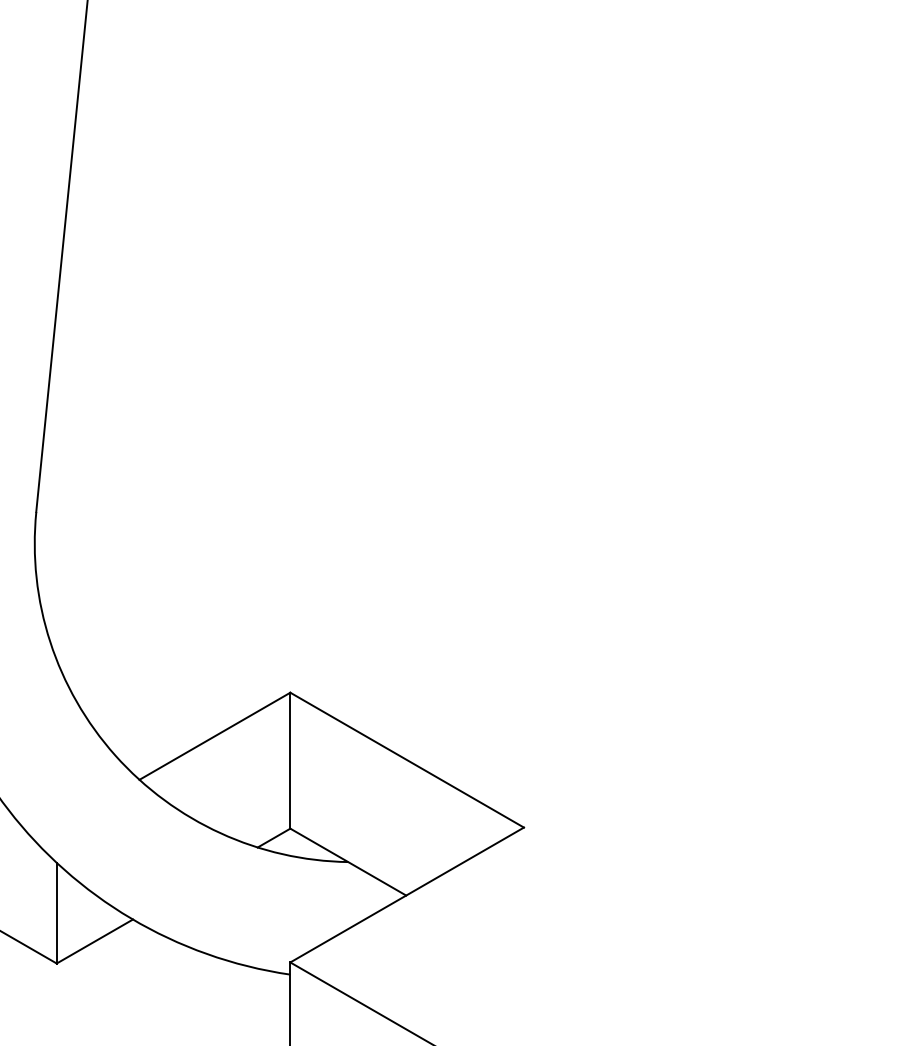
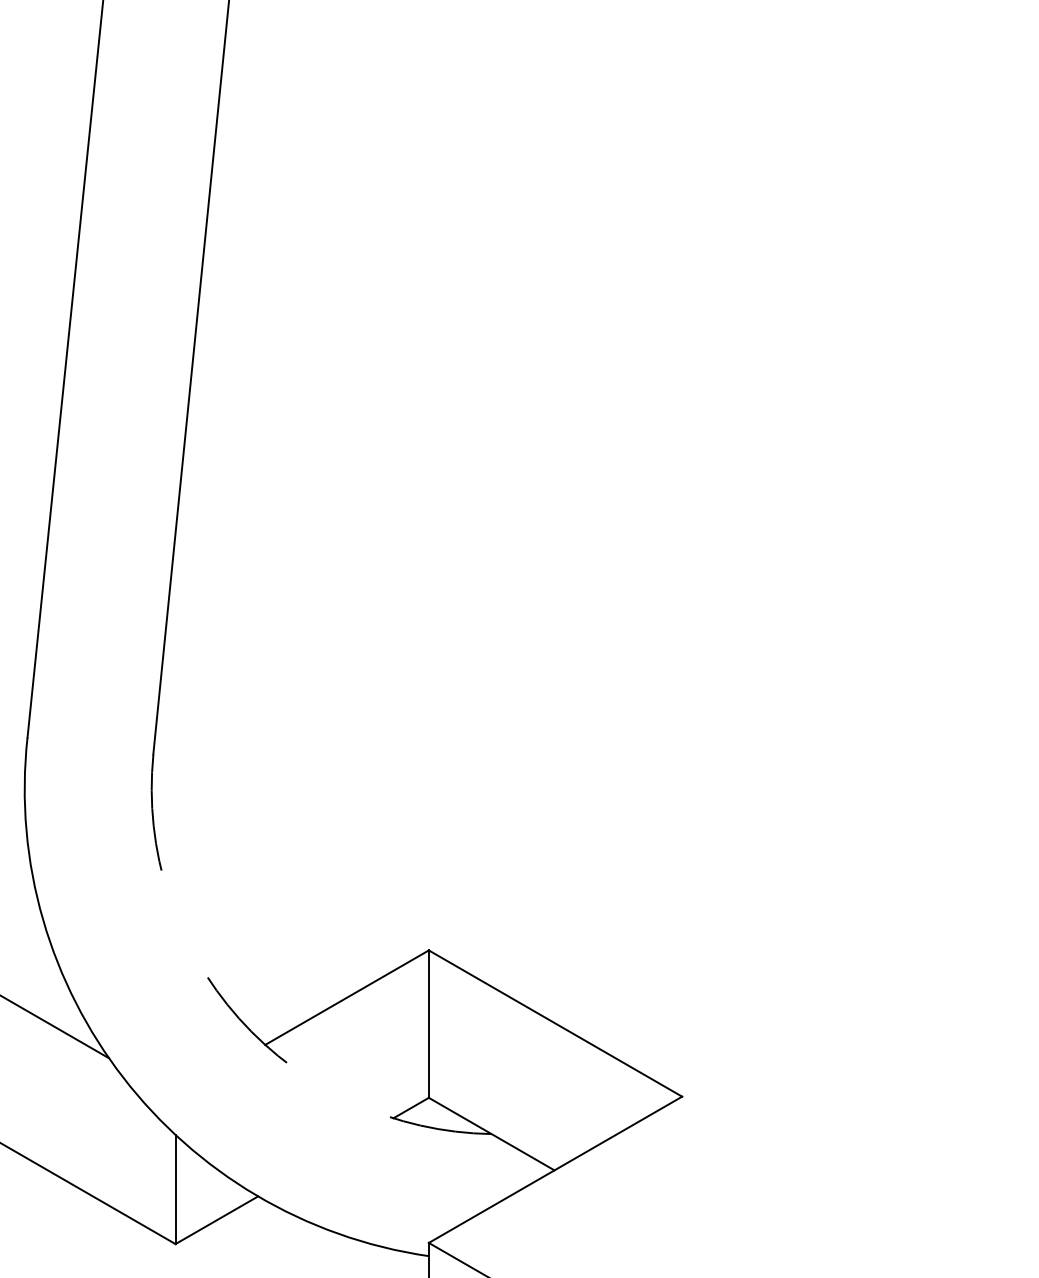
arc: (115, 755) -> (239, 1018), solid -> dashed

